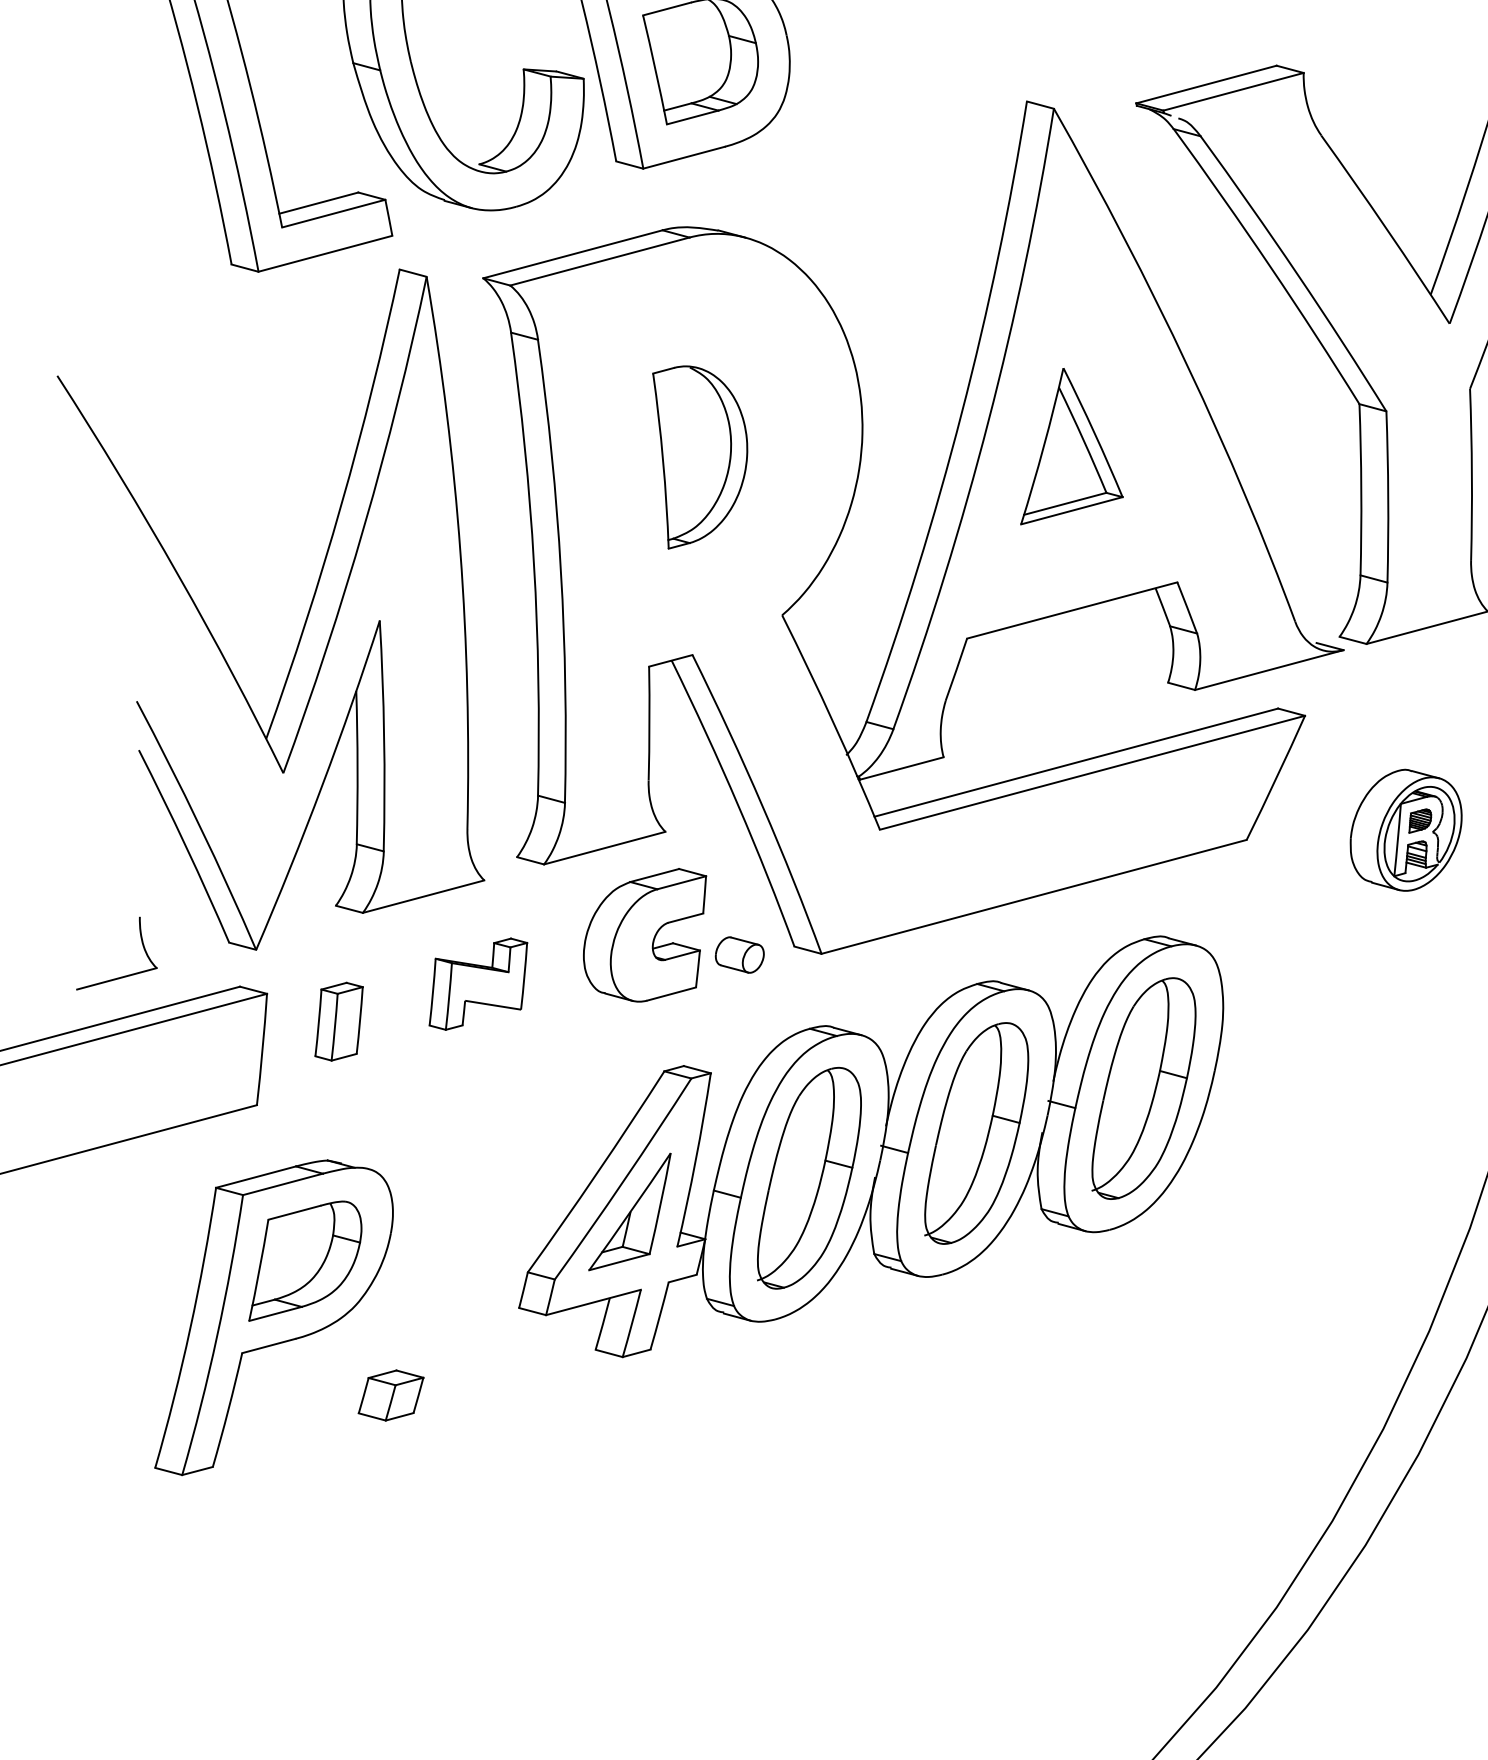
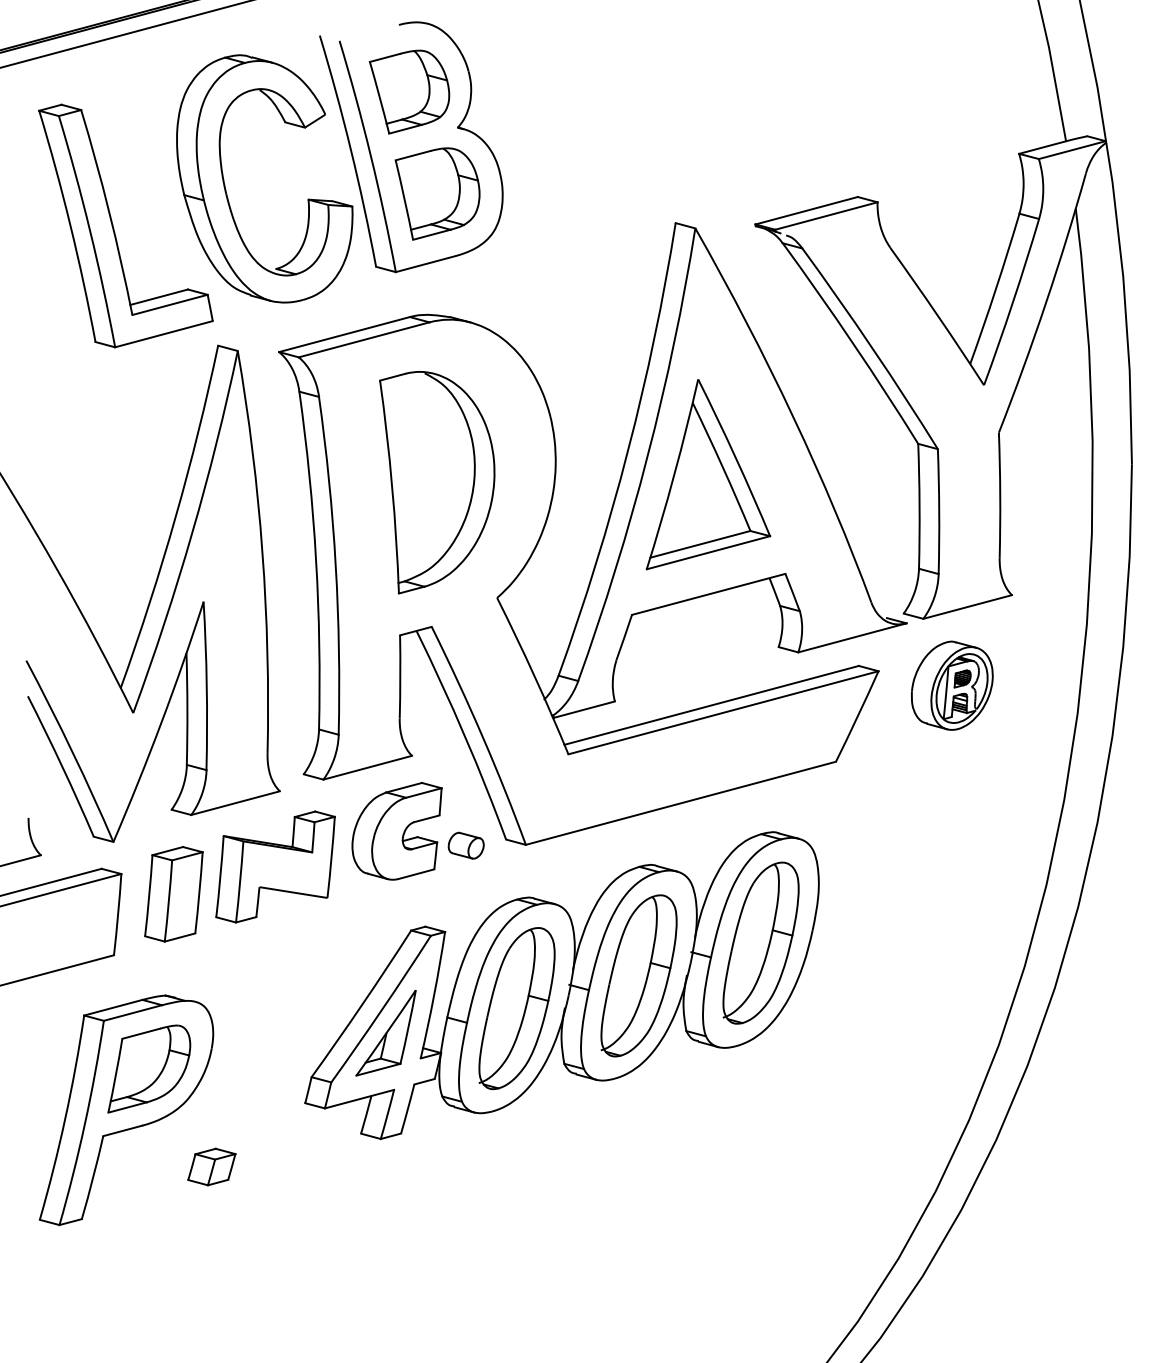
part: (1071, 446) -> (708, 474), size x1.67
part: (700, 457) -> (437, 482), size x1.67
part: (1406, 829) -> (952, 685), moved
part: (478, 983) -> (275, 866), size x1.67
part: (338, 1021) -> (173, 894), size x1.67

